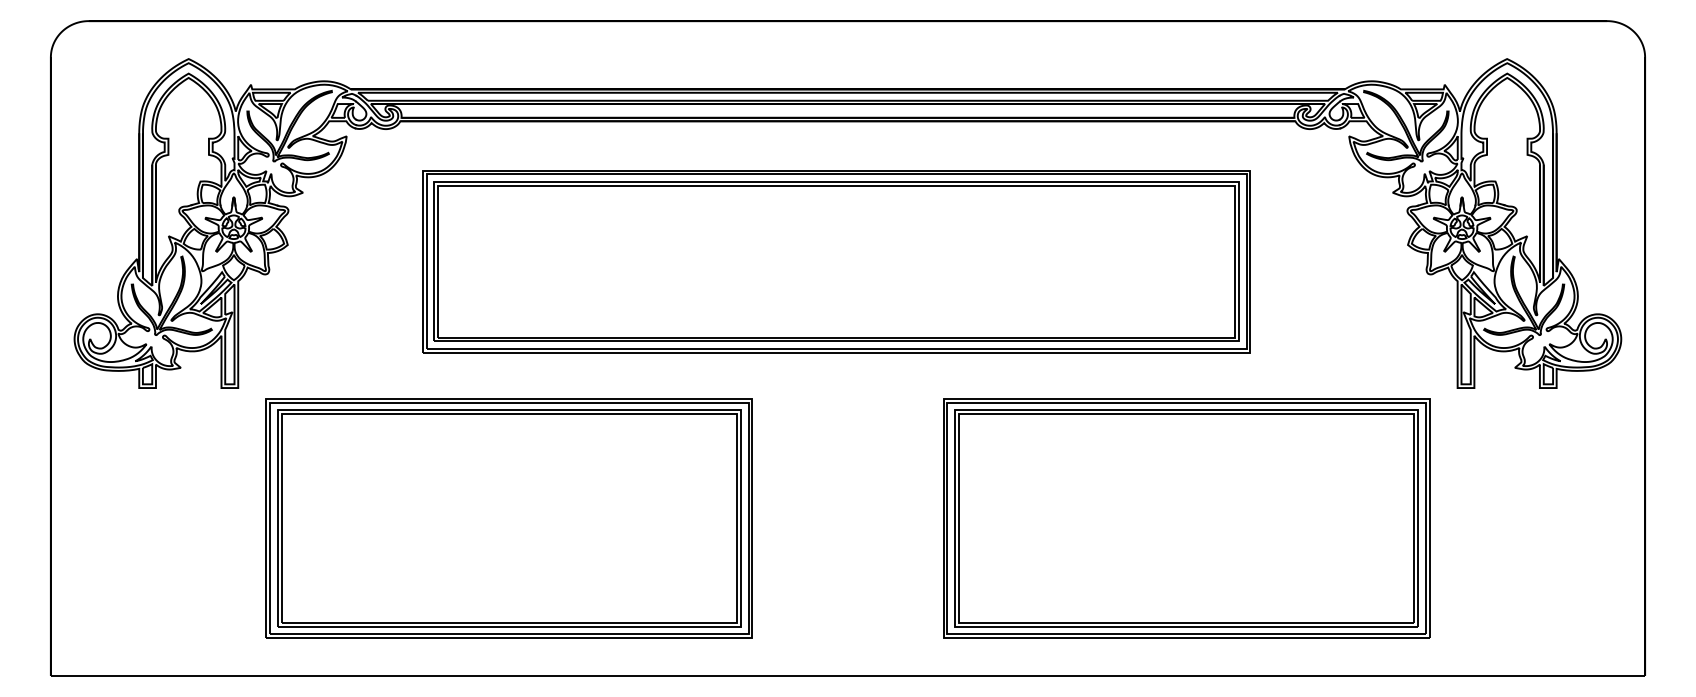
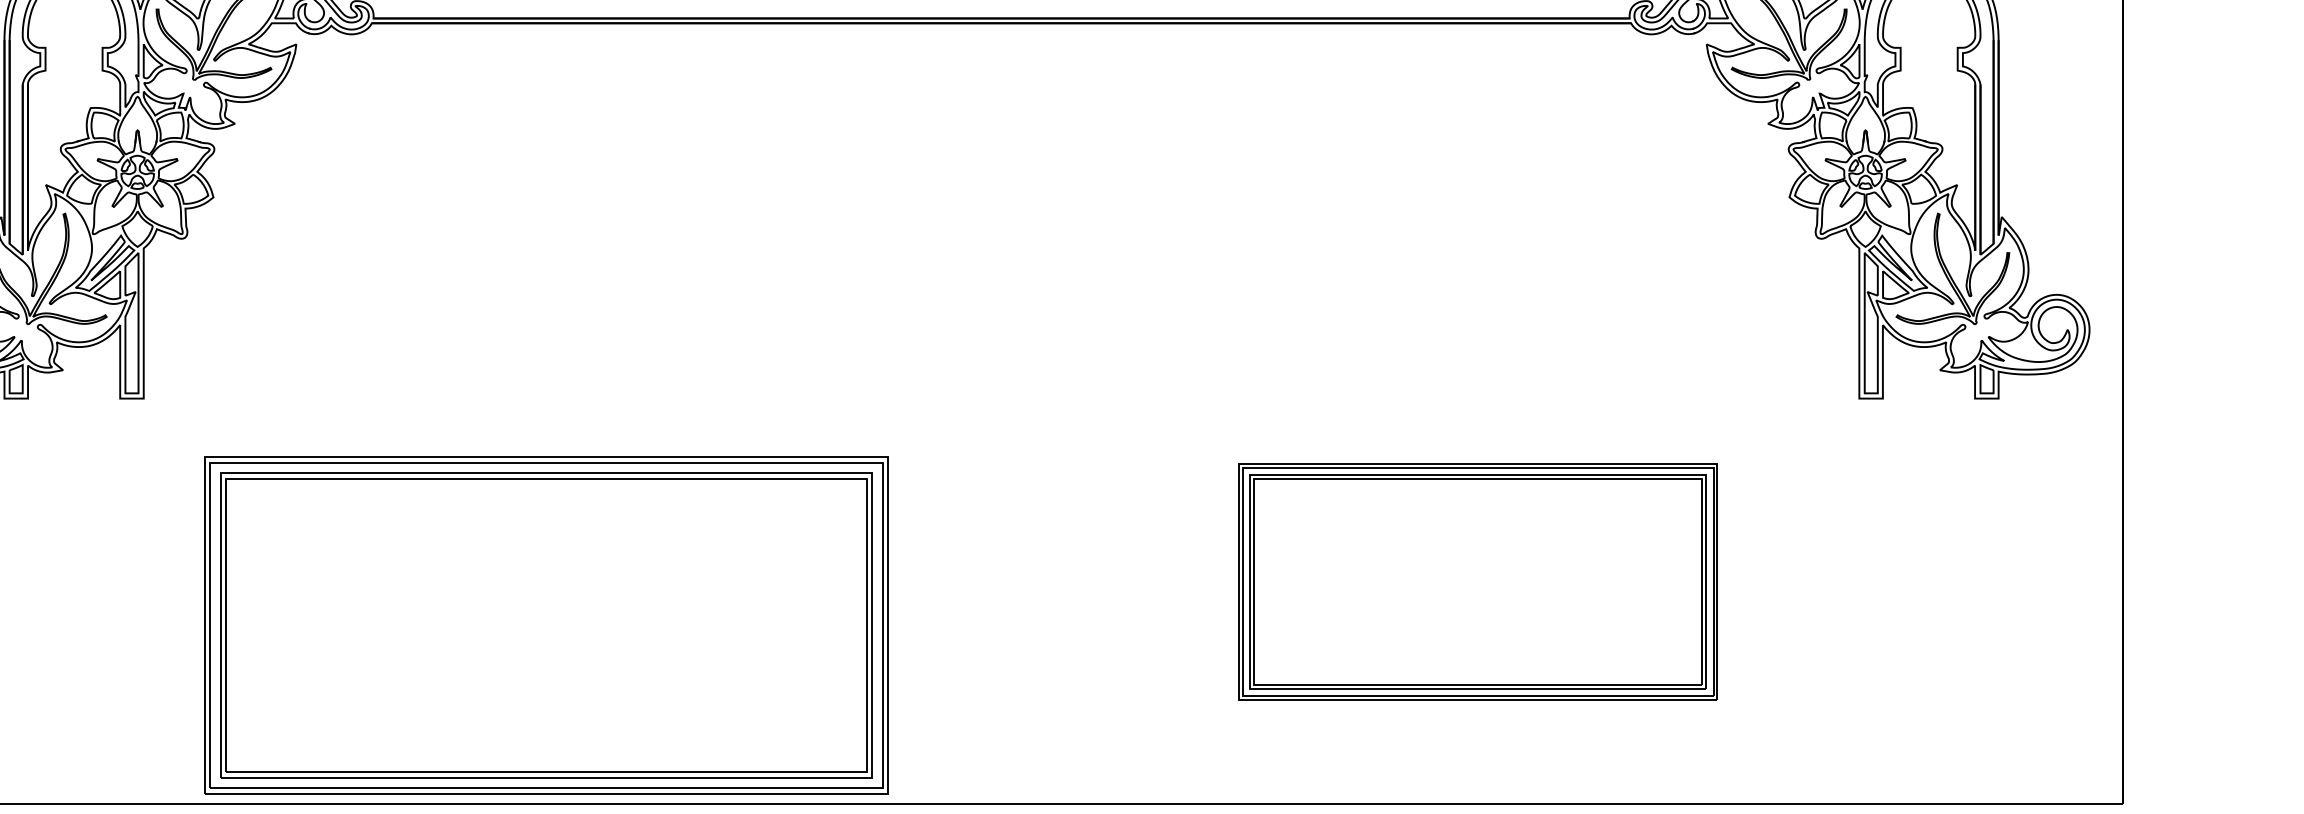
part: (836, 261) -> (985, 220), removed
part: (508, 518) -> (545, 625), moved
part: (1186, 518) -> (1477, 582), size x0.7

